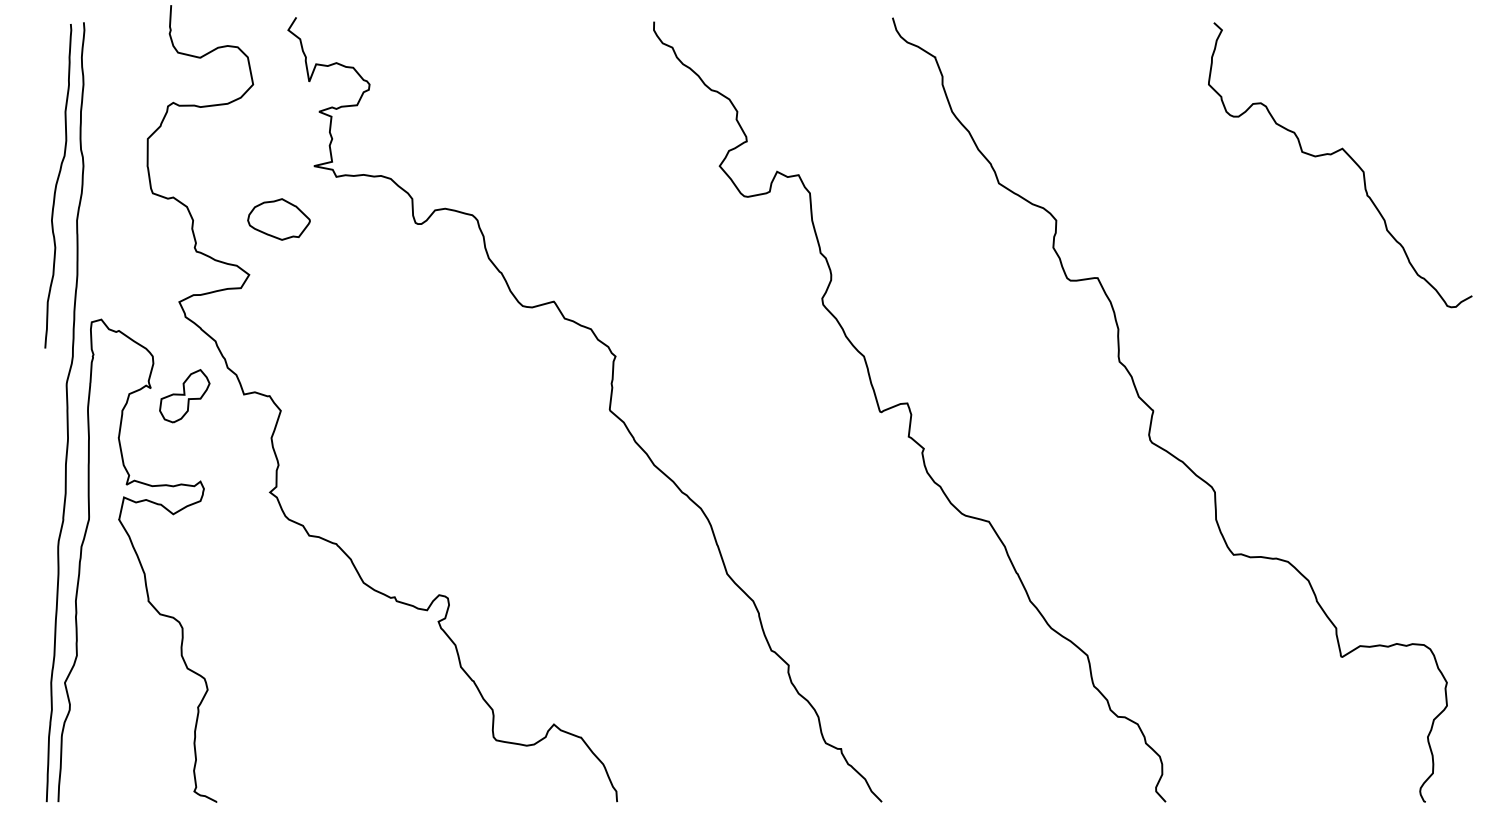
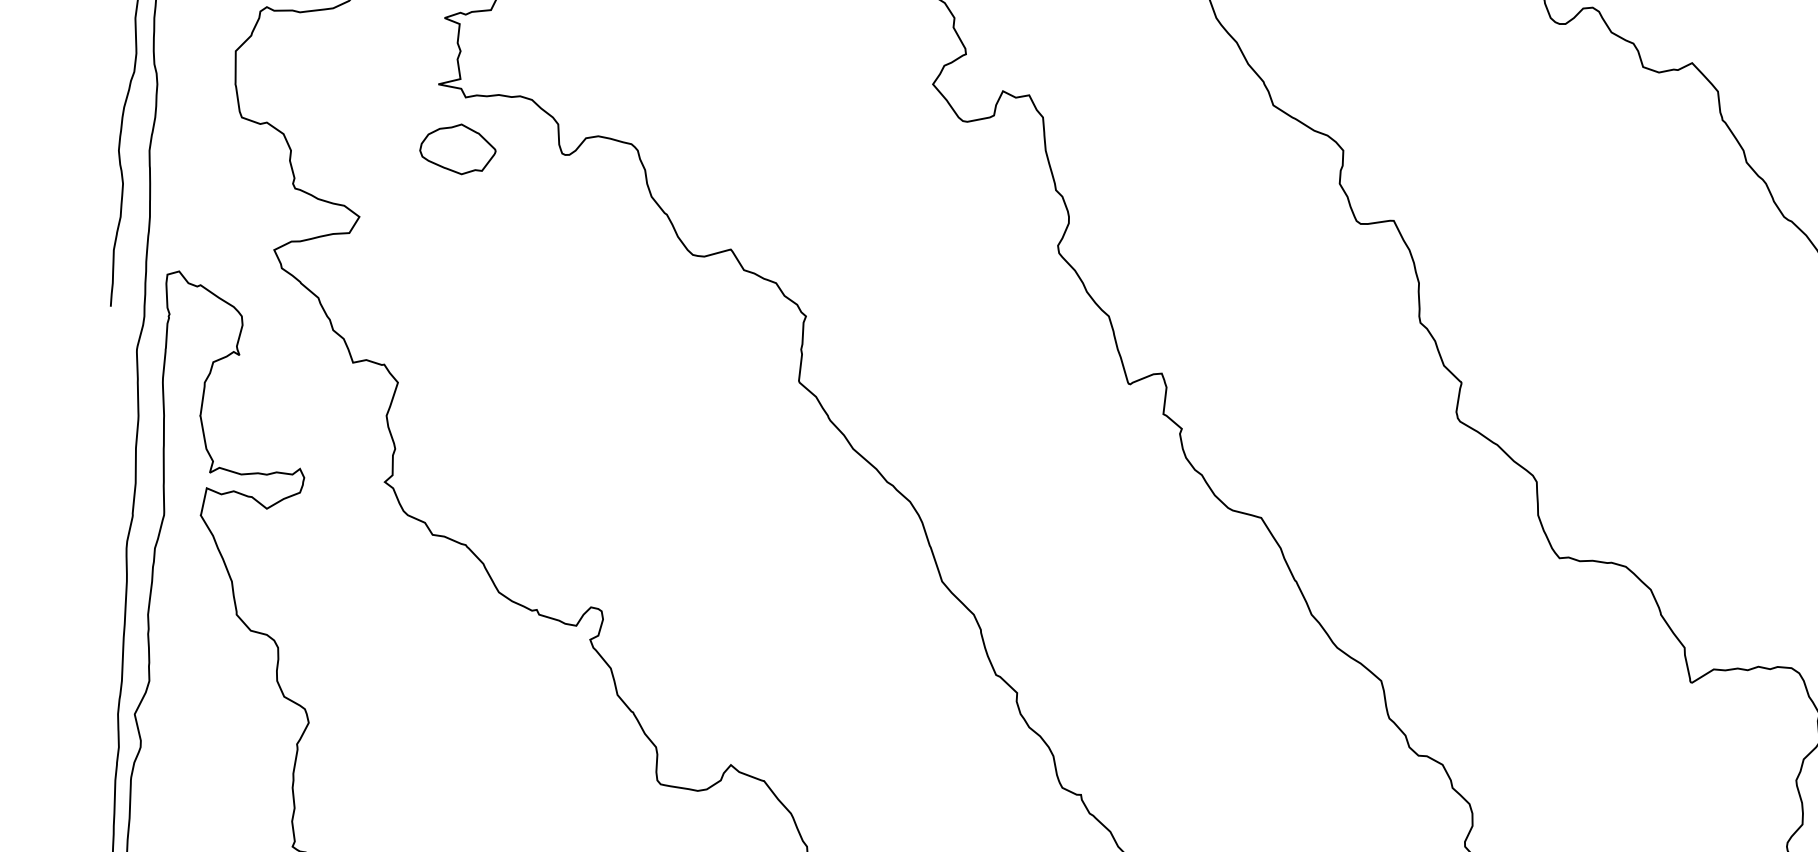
part: (278, 219) -> (457, 149), moved
part: (184, 396) -> (280, 365), removed

